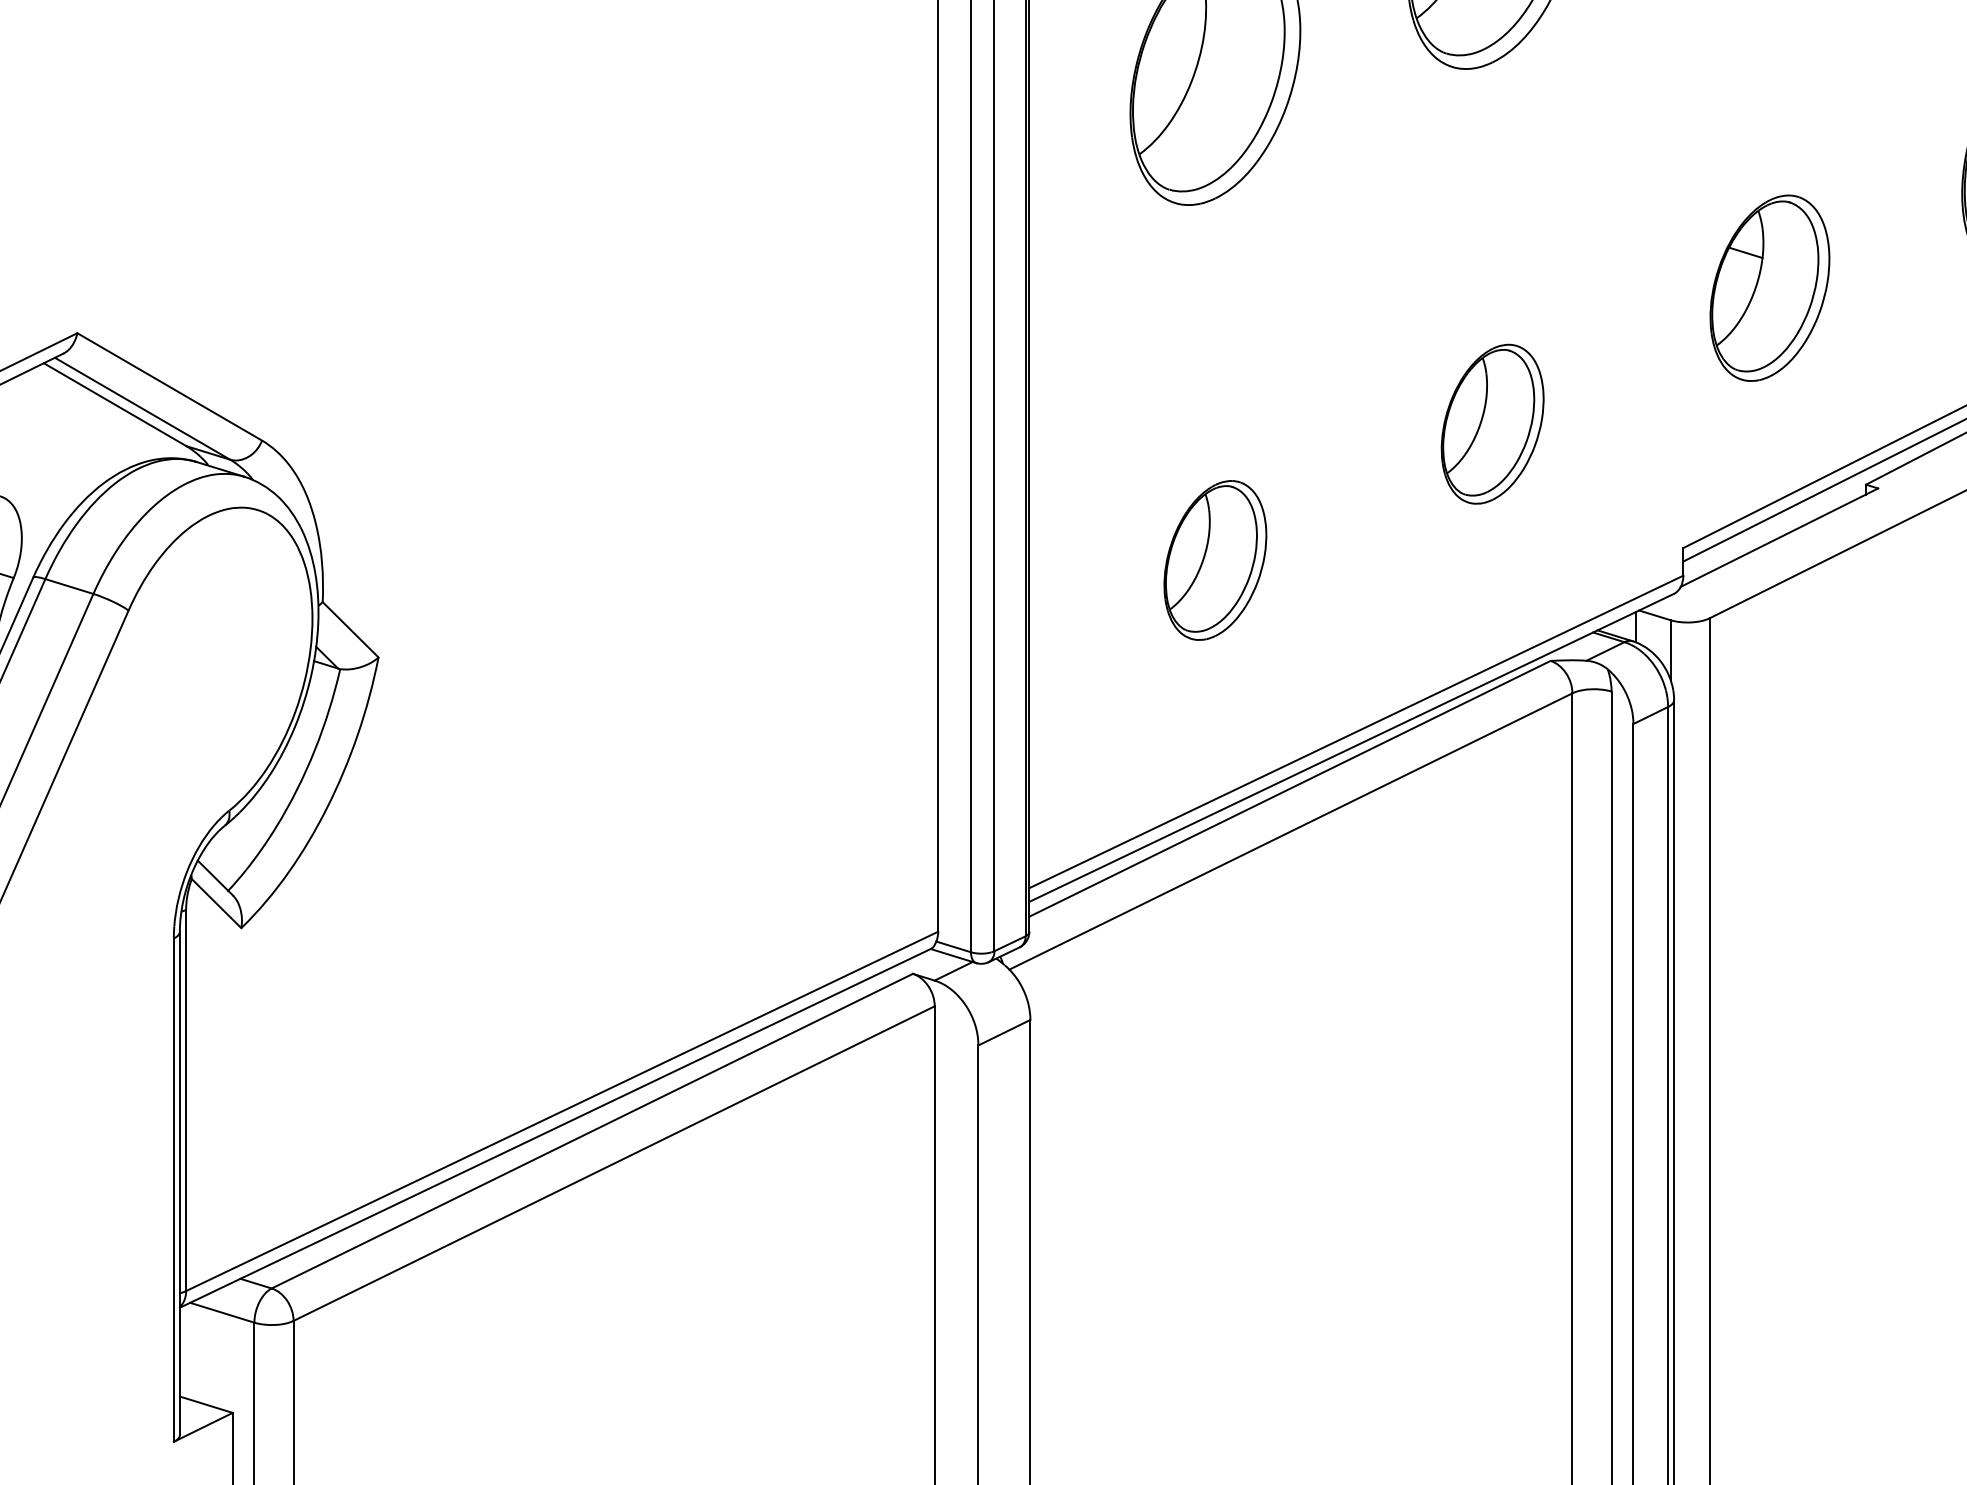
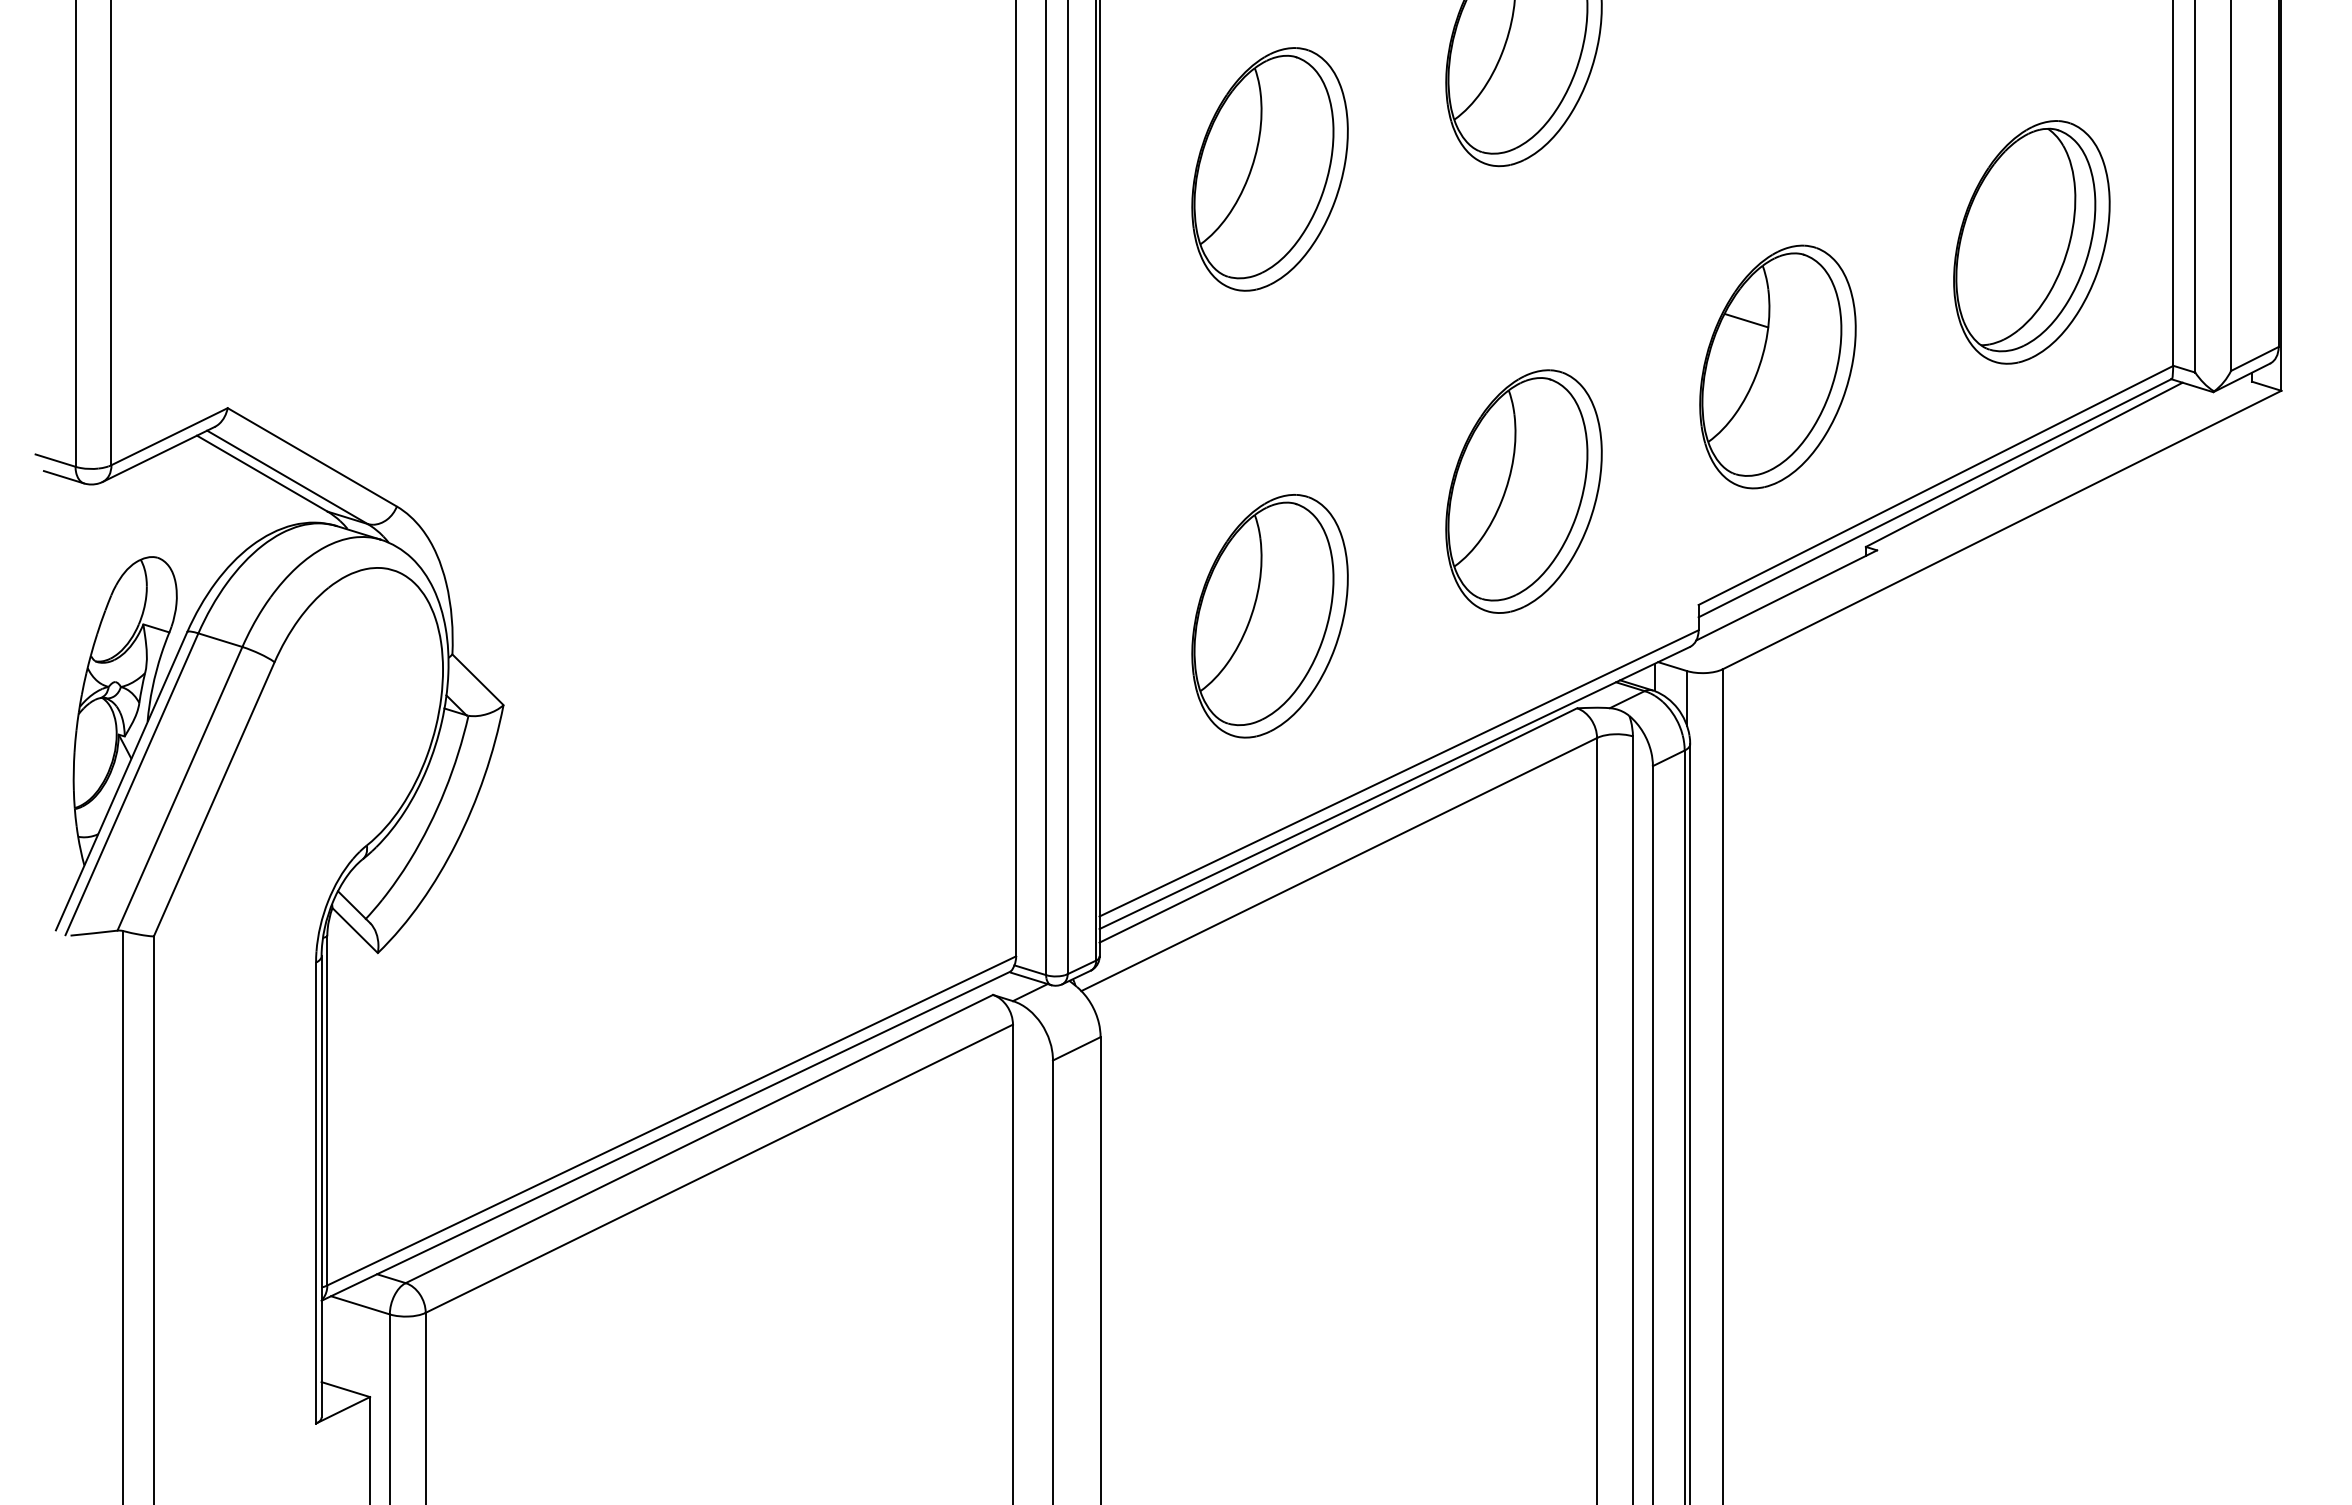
part: (1769, 287) -> (1777, 366), size x1.43
part: (1492, 424) -> (1523, 491), size x1.67
part: (1214, 560) -> (1269, 616), size x1.67

